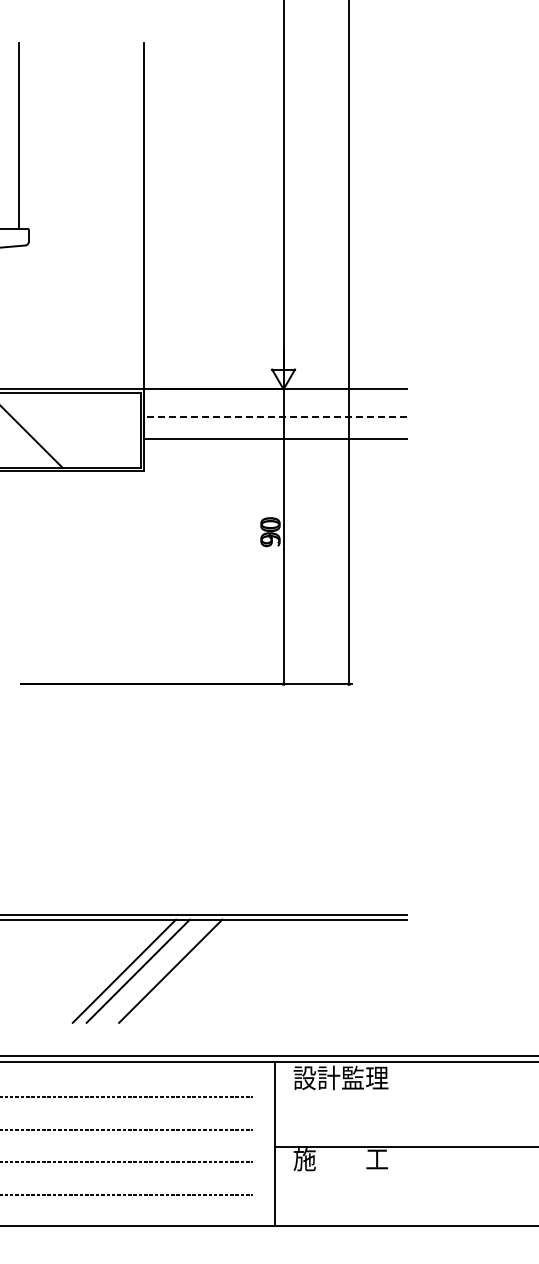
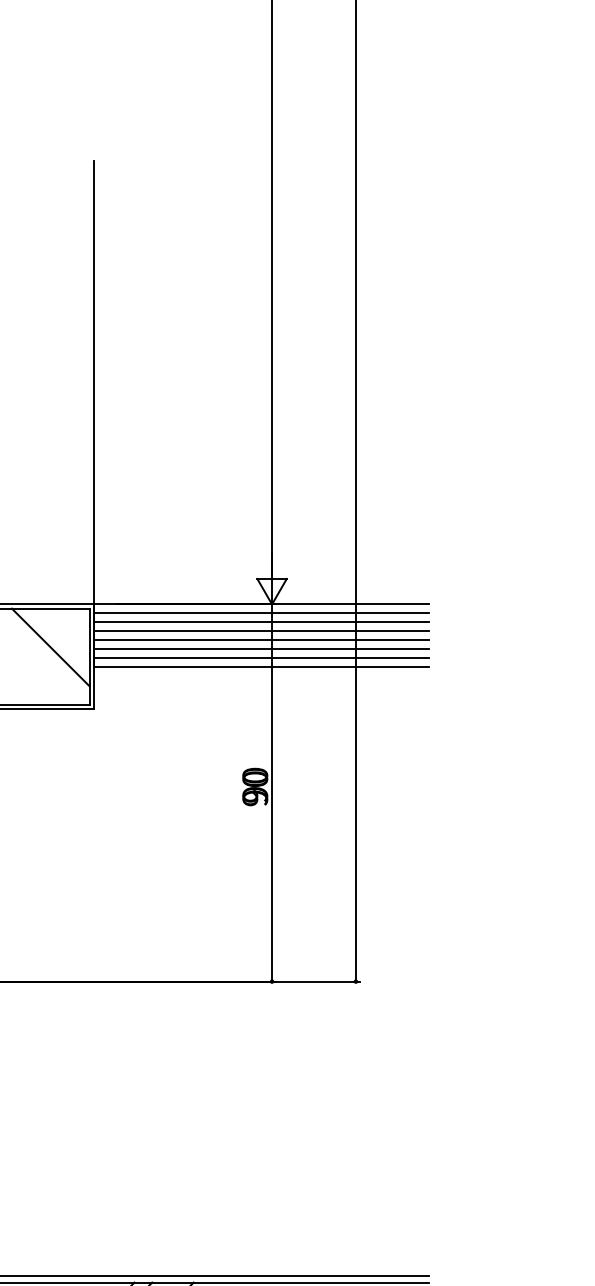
line: (275, 396) -> (261, 613), added
line: (275, 403) -> (261, 622), added
line: (275, 410) -> (261, 631), added
line: (274, 417) -> (260, 640), dashed -> solid
line: (110, 422) -> (50, 646), added
line: (275, 424) -> (261, 649), added
line: (275, 431) -> (261, 658), added

